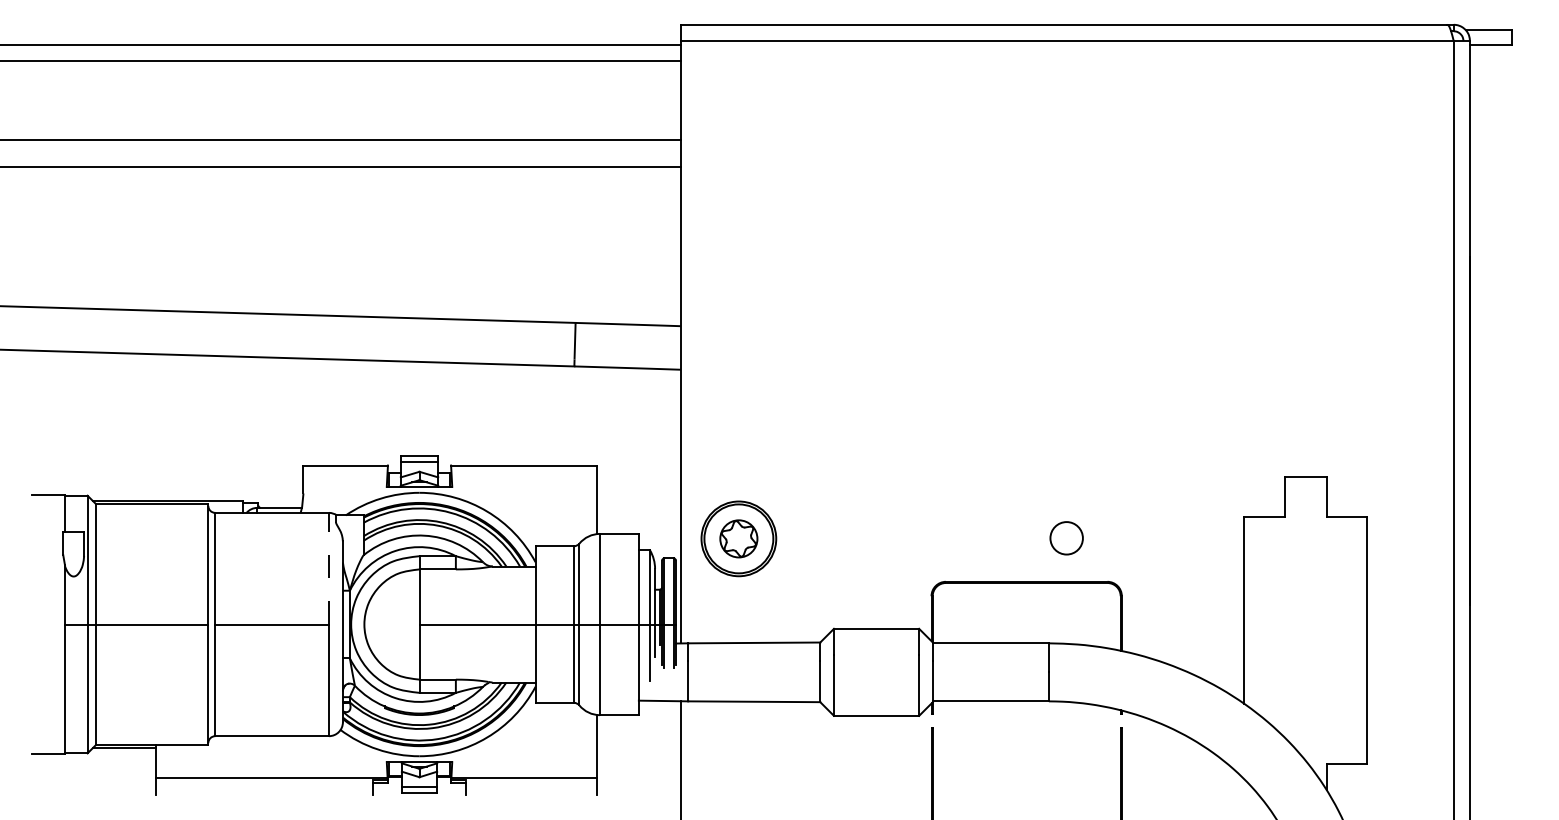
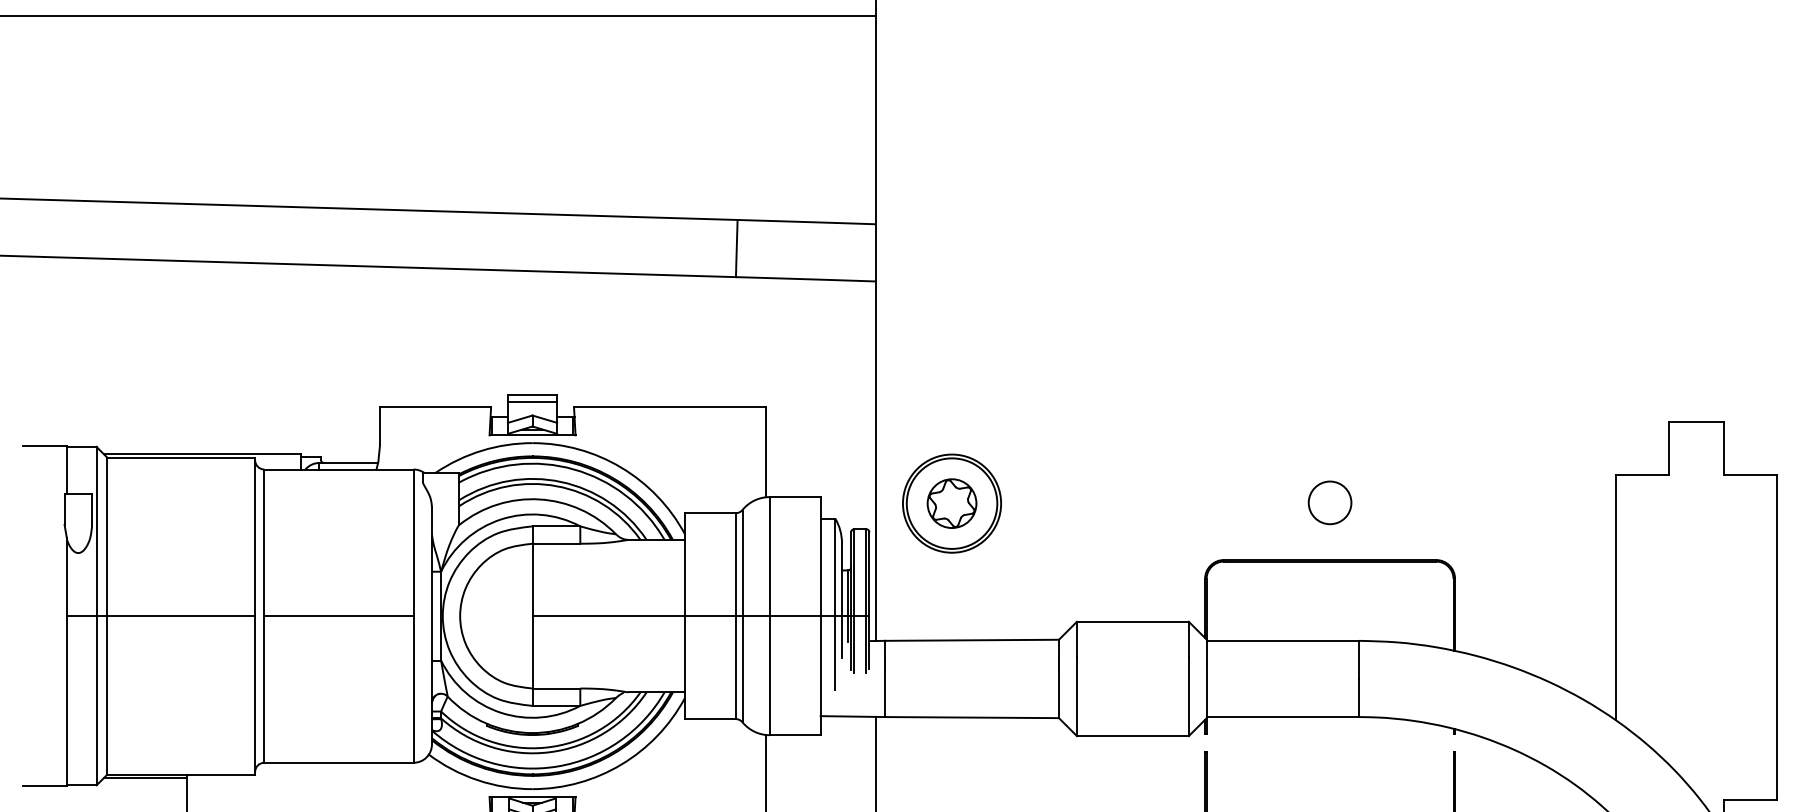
circle: (1066, 538) -> (1329, 503), moved
line: (329, 568) -> (414, 542), dashed -> solid

